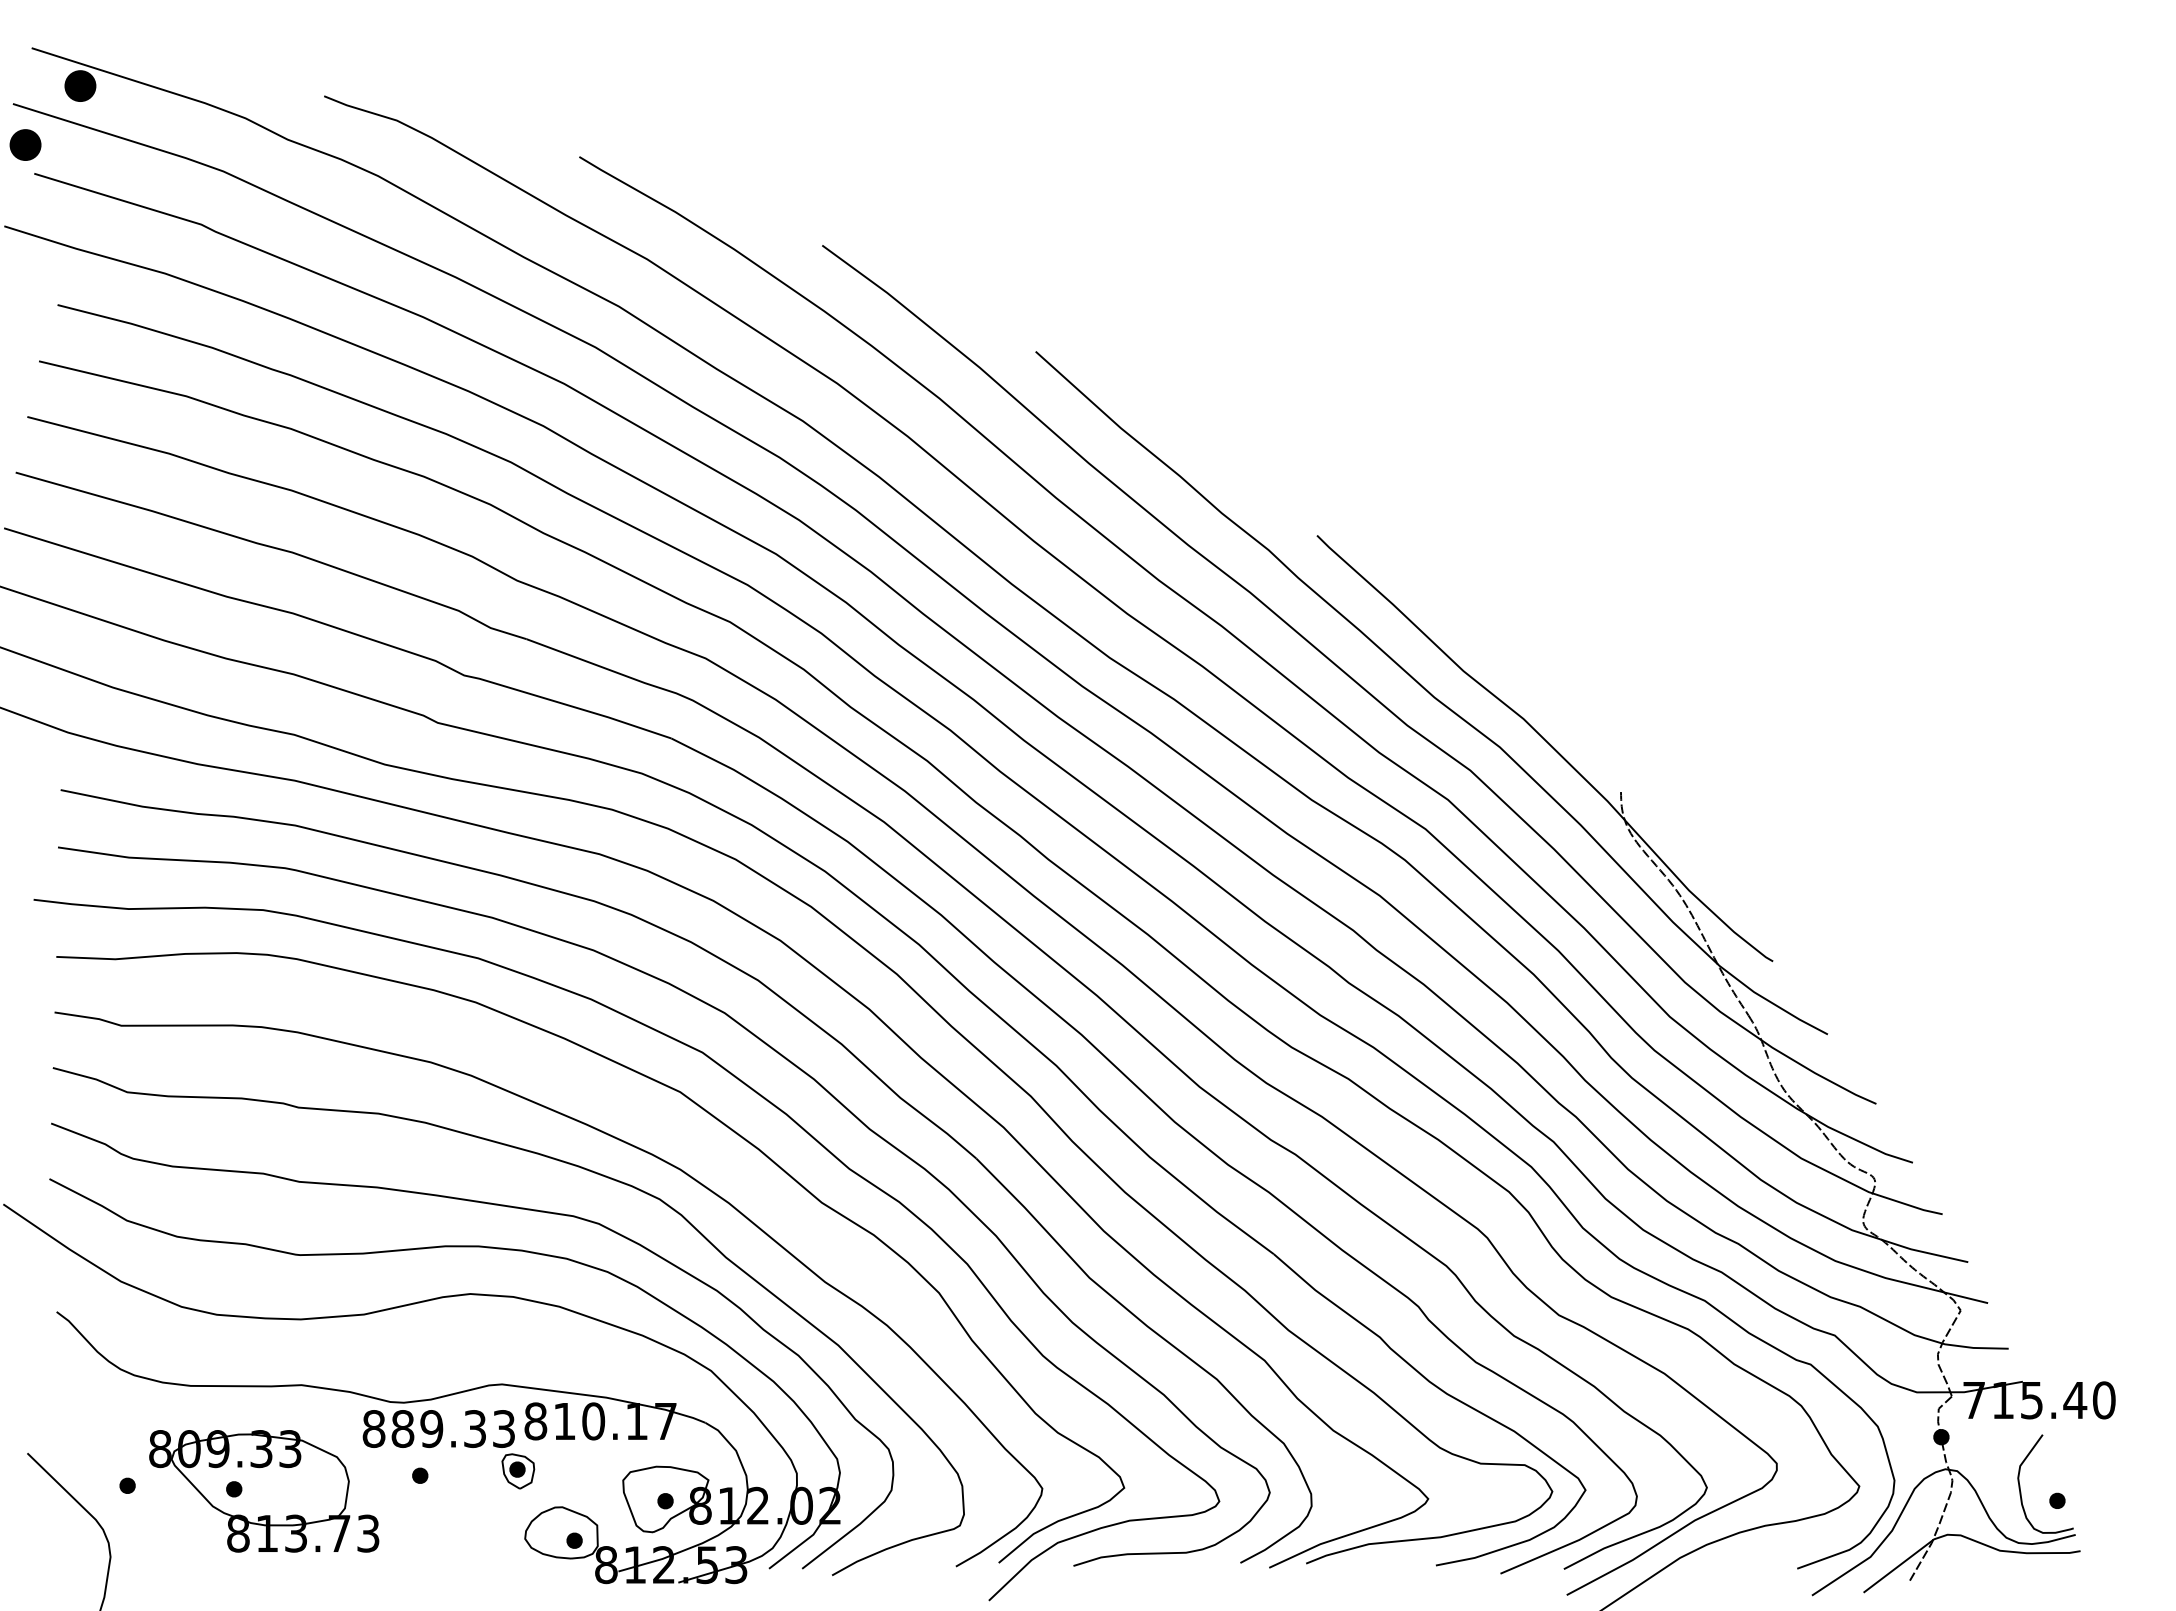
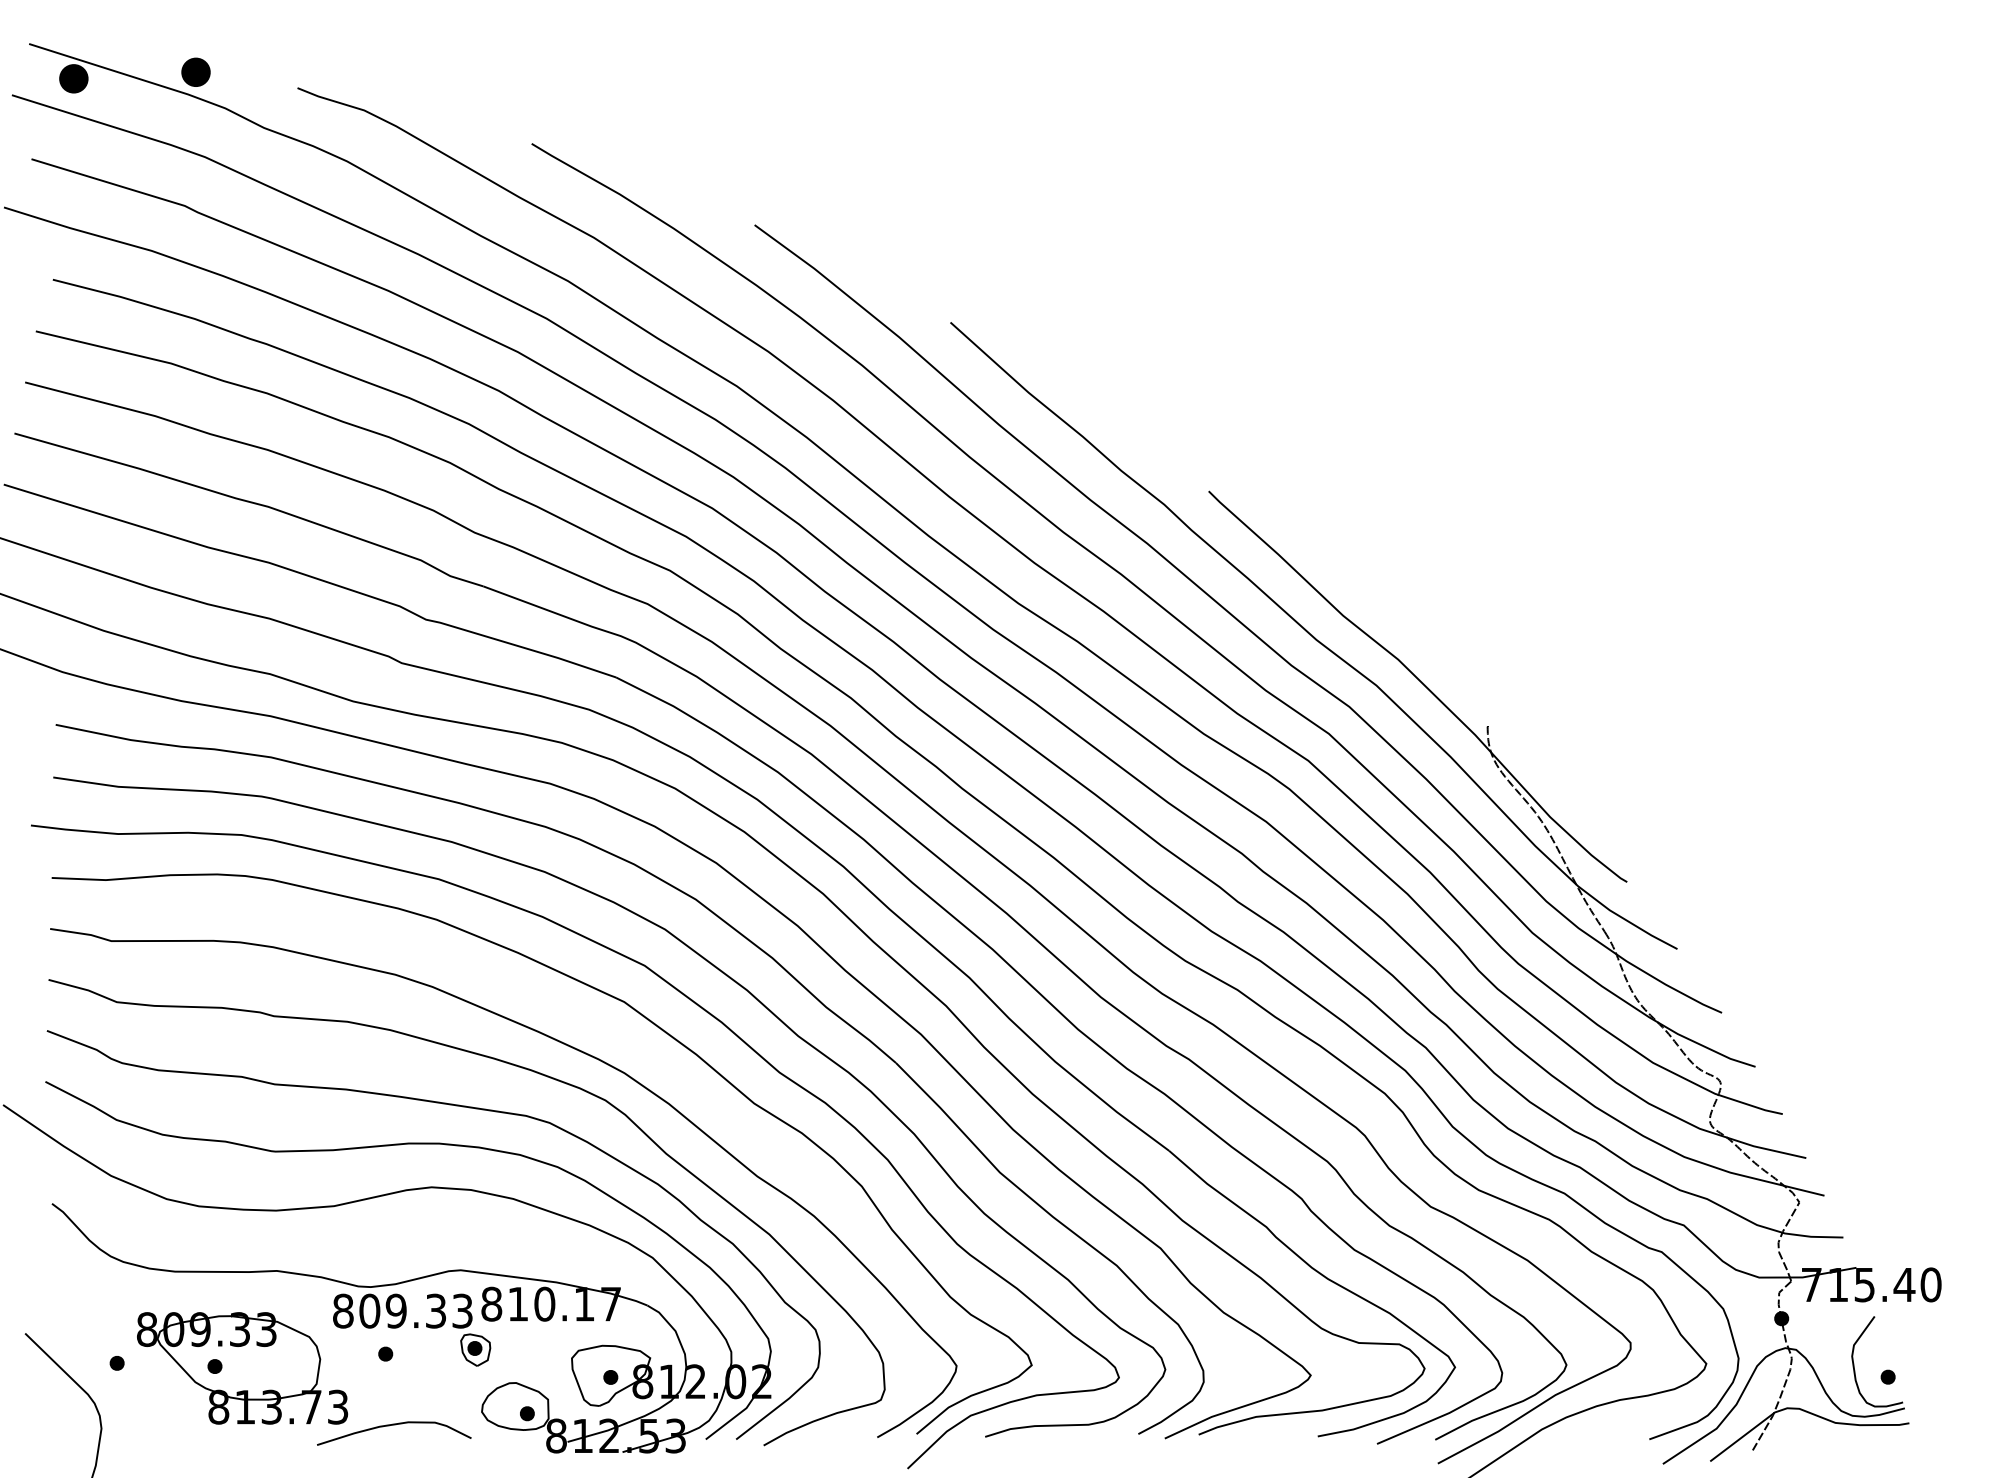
part: (25, 144) -> (195, 71), moved
text: (402, 1428) -> (369, 1310), 889.33 -> 809.33
curve: (429, 1553) -> (394, 1425), added

